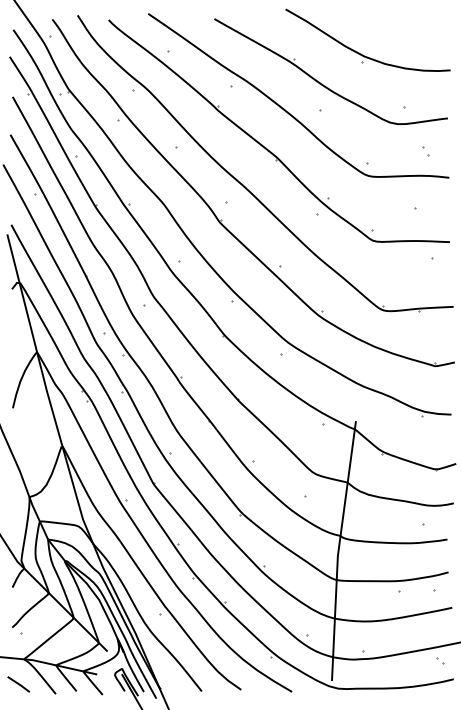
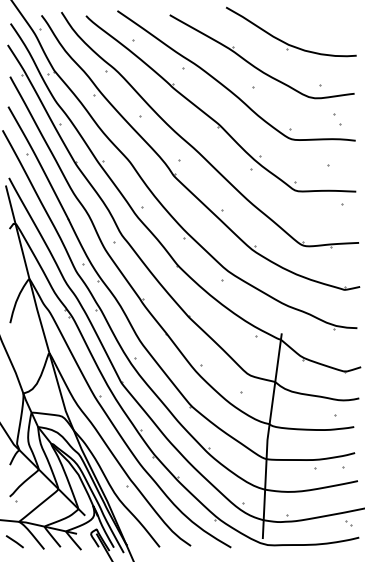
part: (426, 150) -> (337, 119), size x1.6

